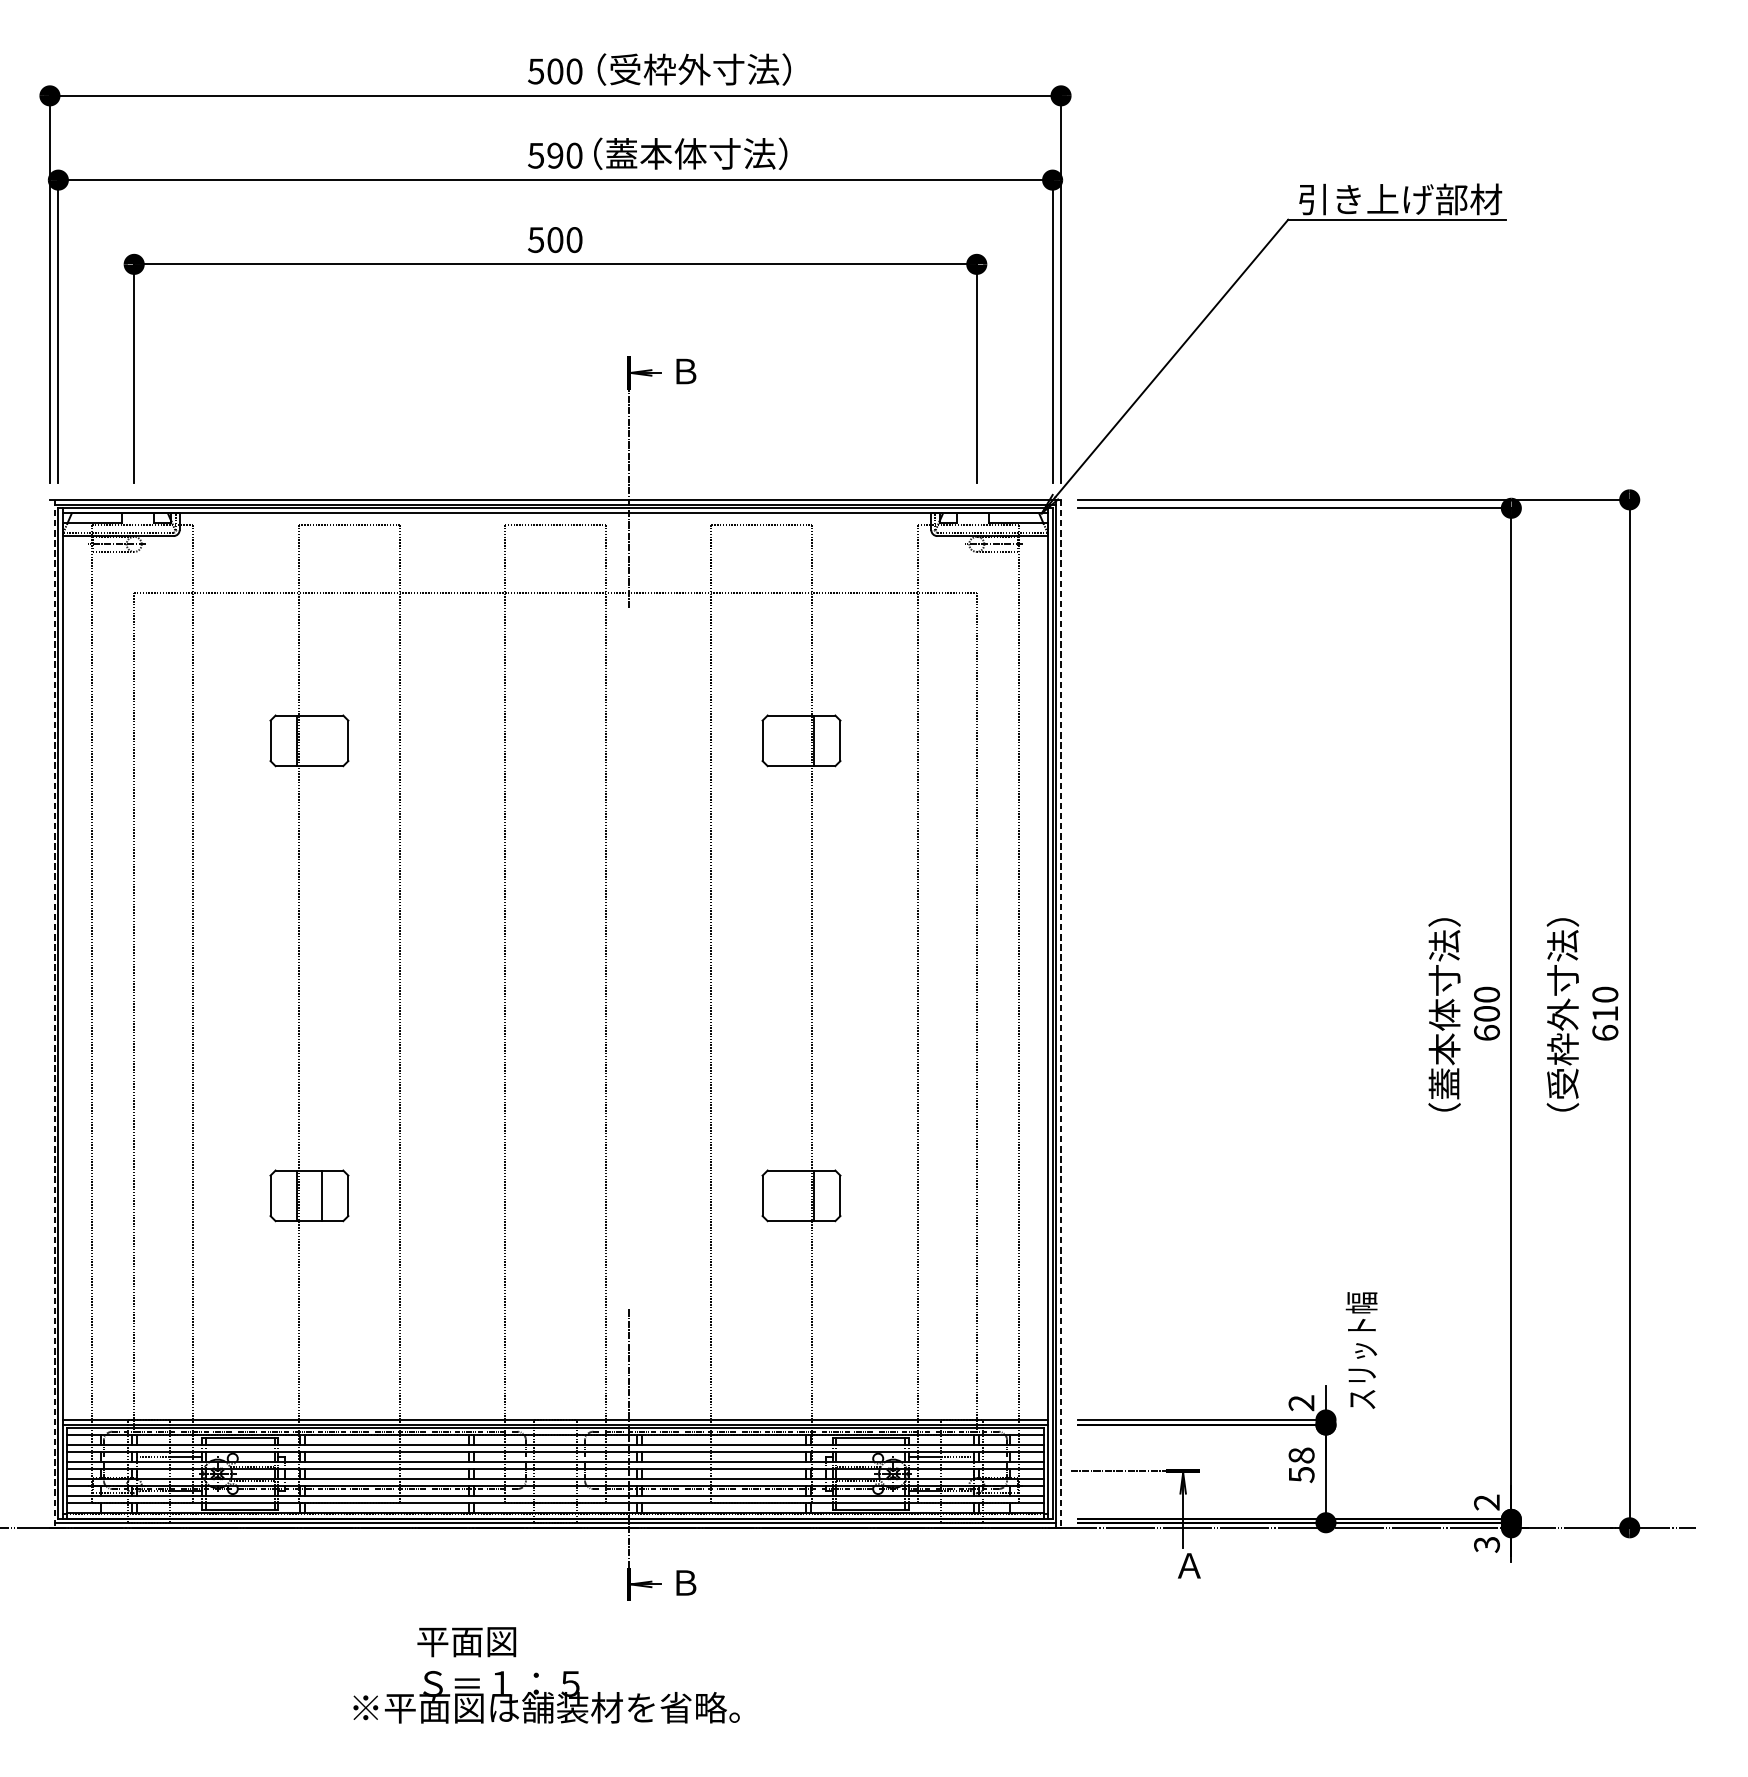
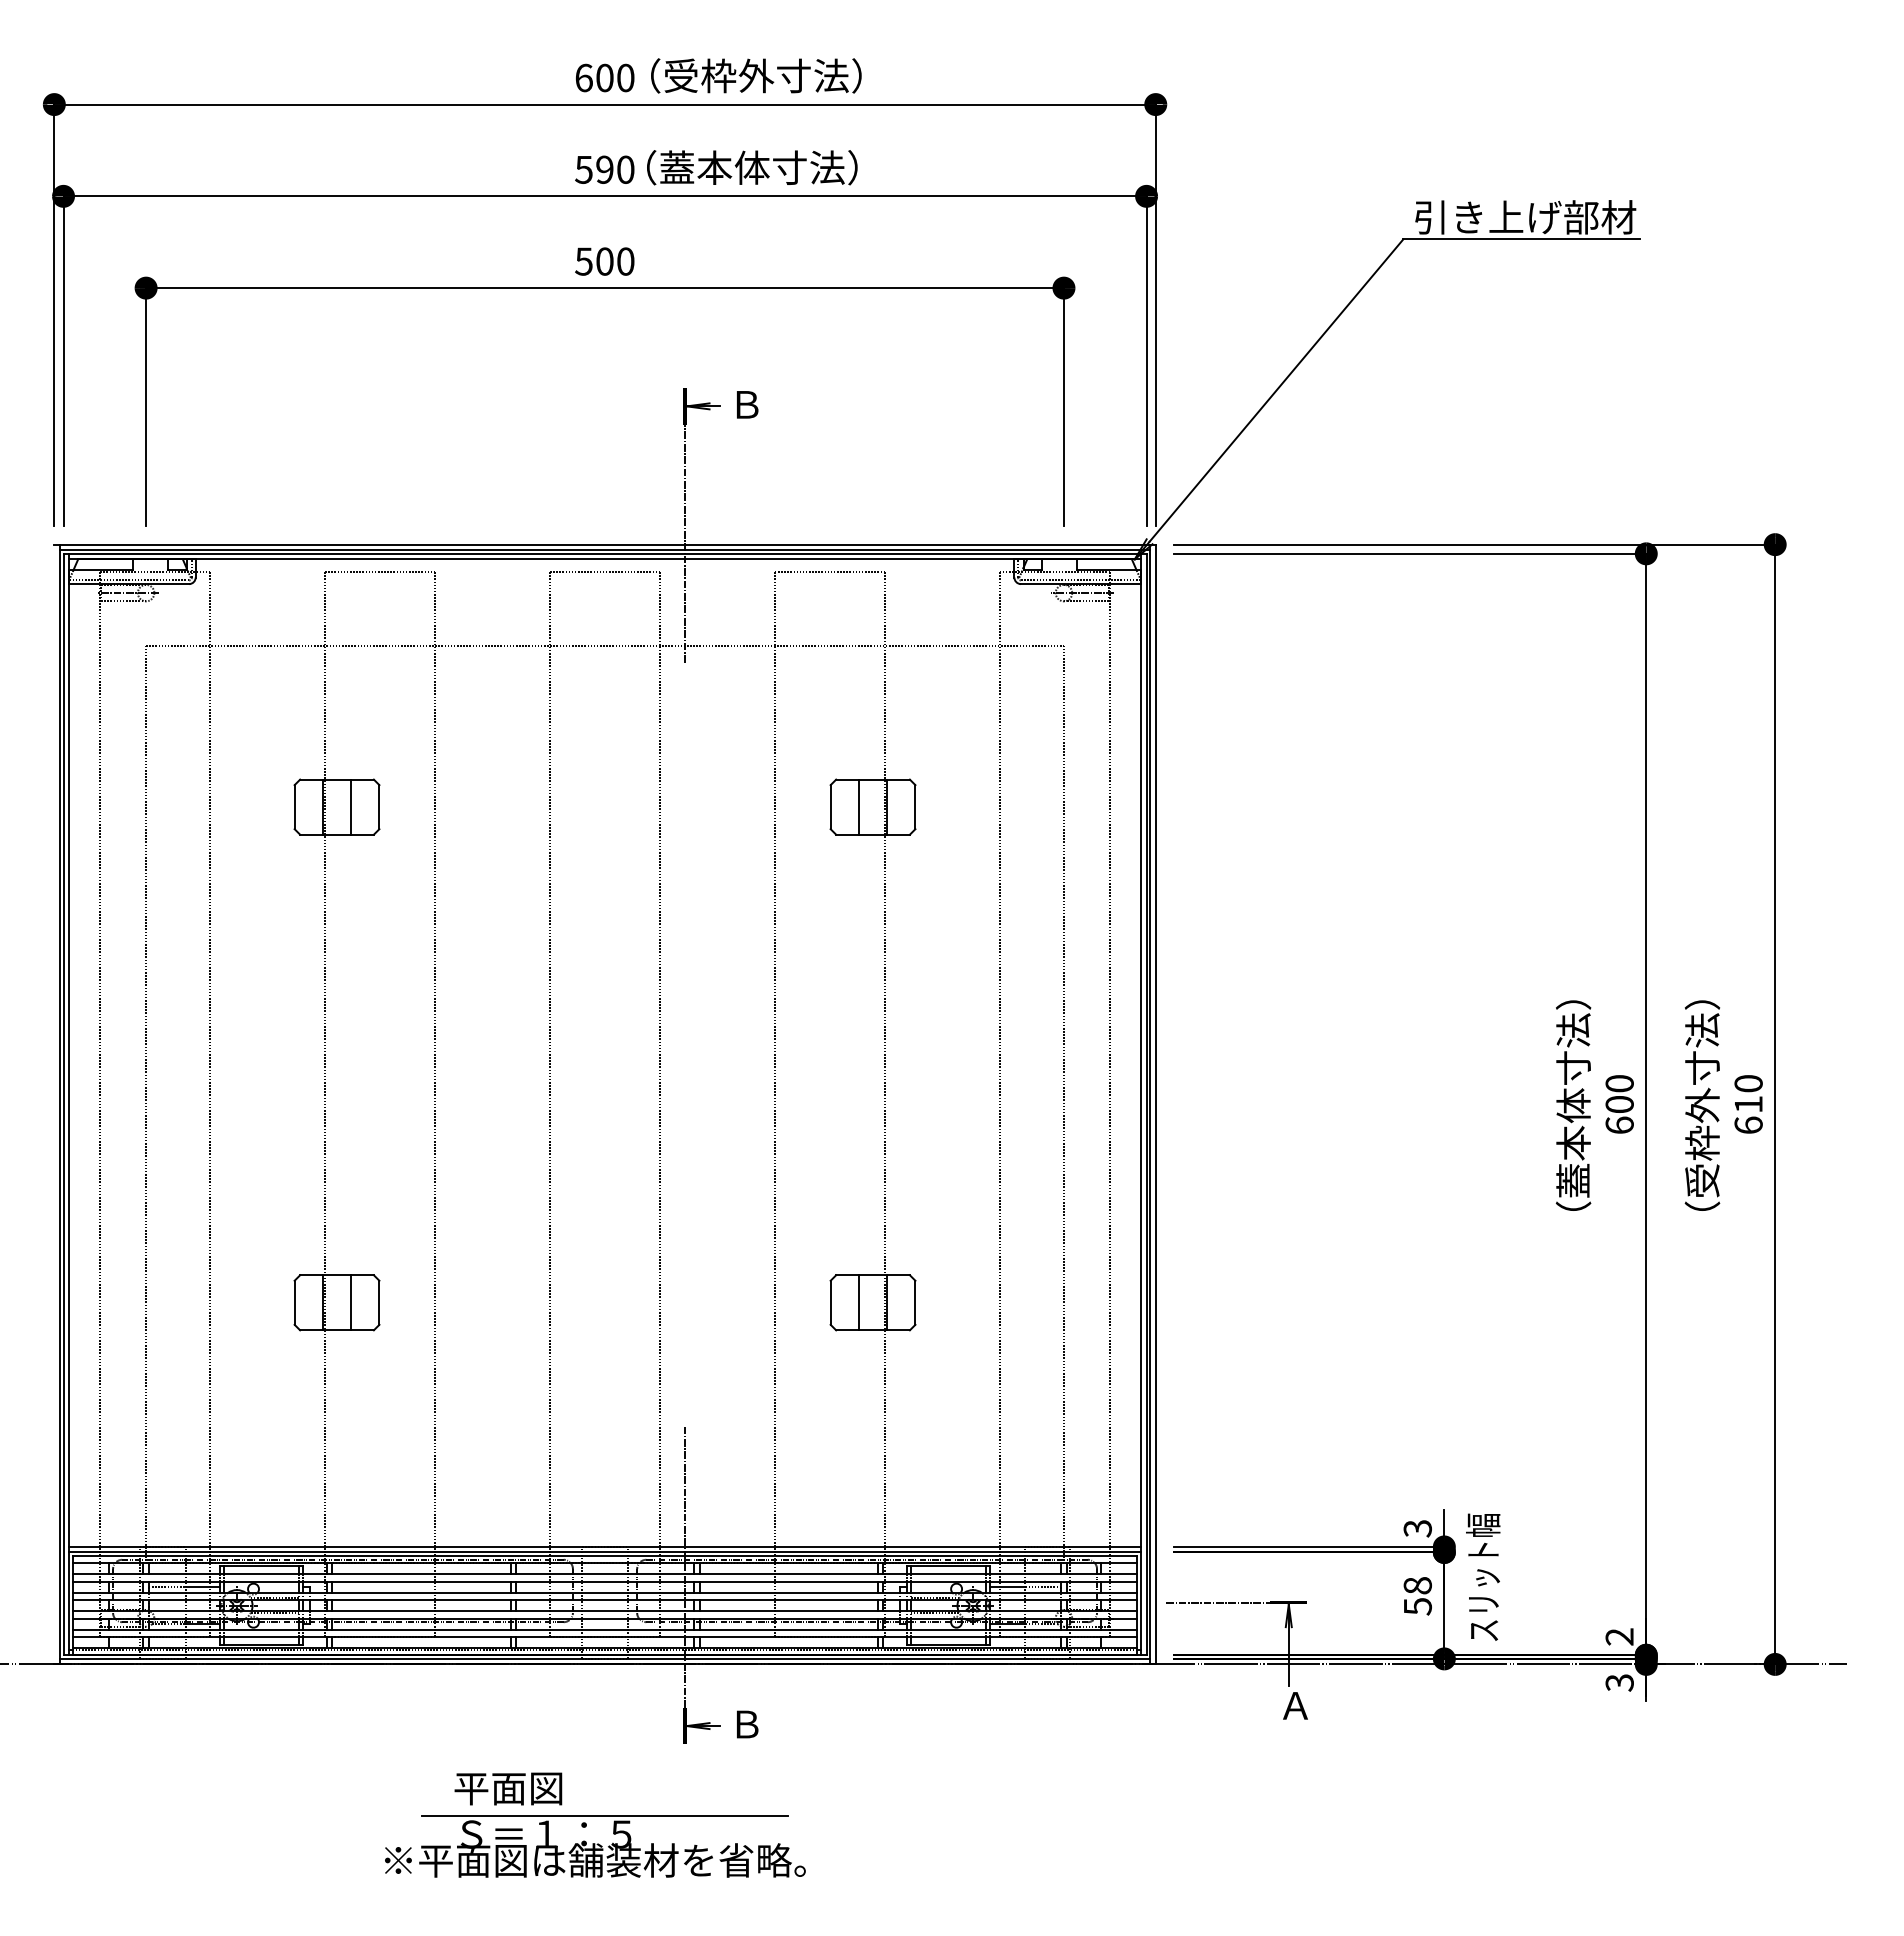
text: (535, 71) -> (583, 77), 500 -> 600
line: (321, 740) -> (350, 806), added
line: (789, 740) -> (859, 806), added
line: (54, 1013) -> (59, 1104), dashed -> solid
line: (1060, 1013) -> (1155, 1104), dashed -> solid
line: (789, 1195) -> (859, 1302), added
text: (1361, 1349) -> (1483, 1576), moved
text: (1301, 1403) -> (1417, 1528), 2 -> 3
line: (554, 1667) -> (604, 1816), added

